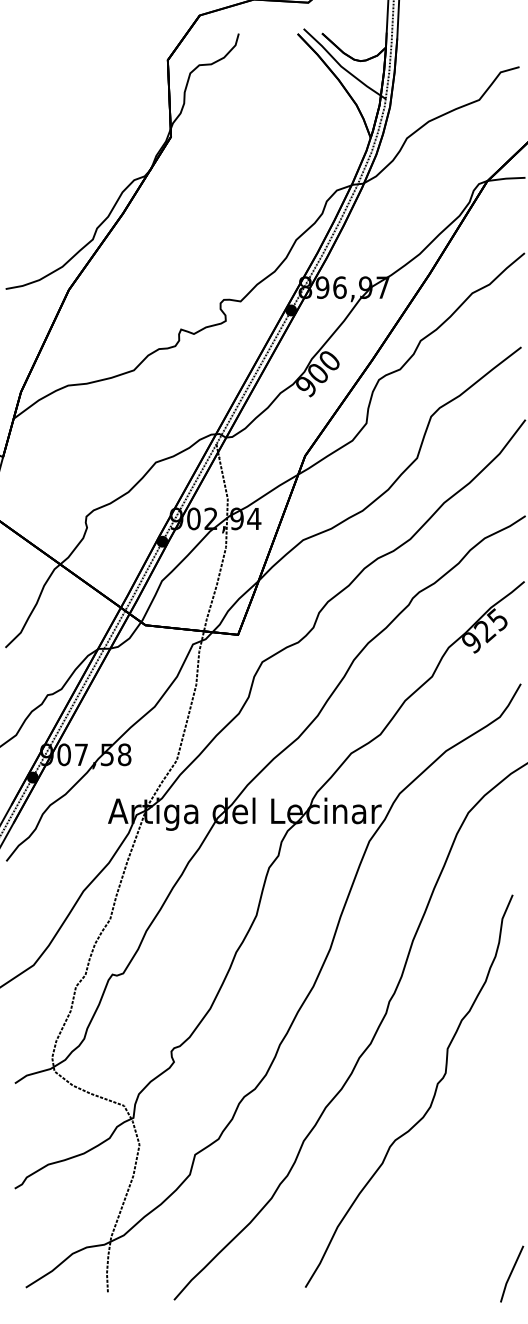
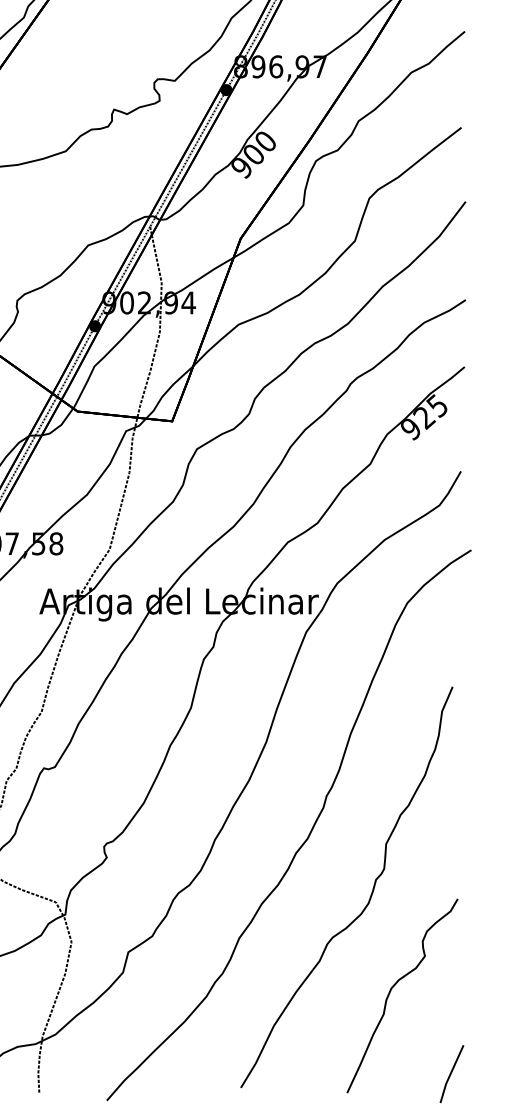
curve: (453, 1191) -> (392, 989), added

